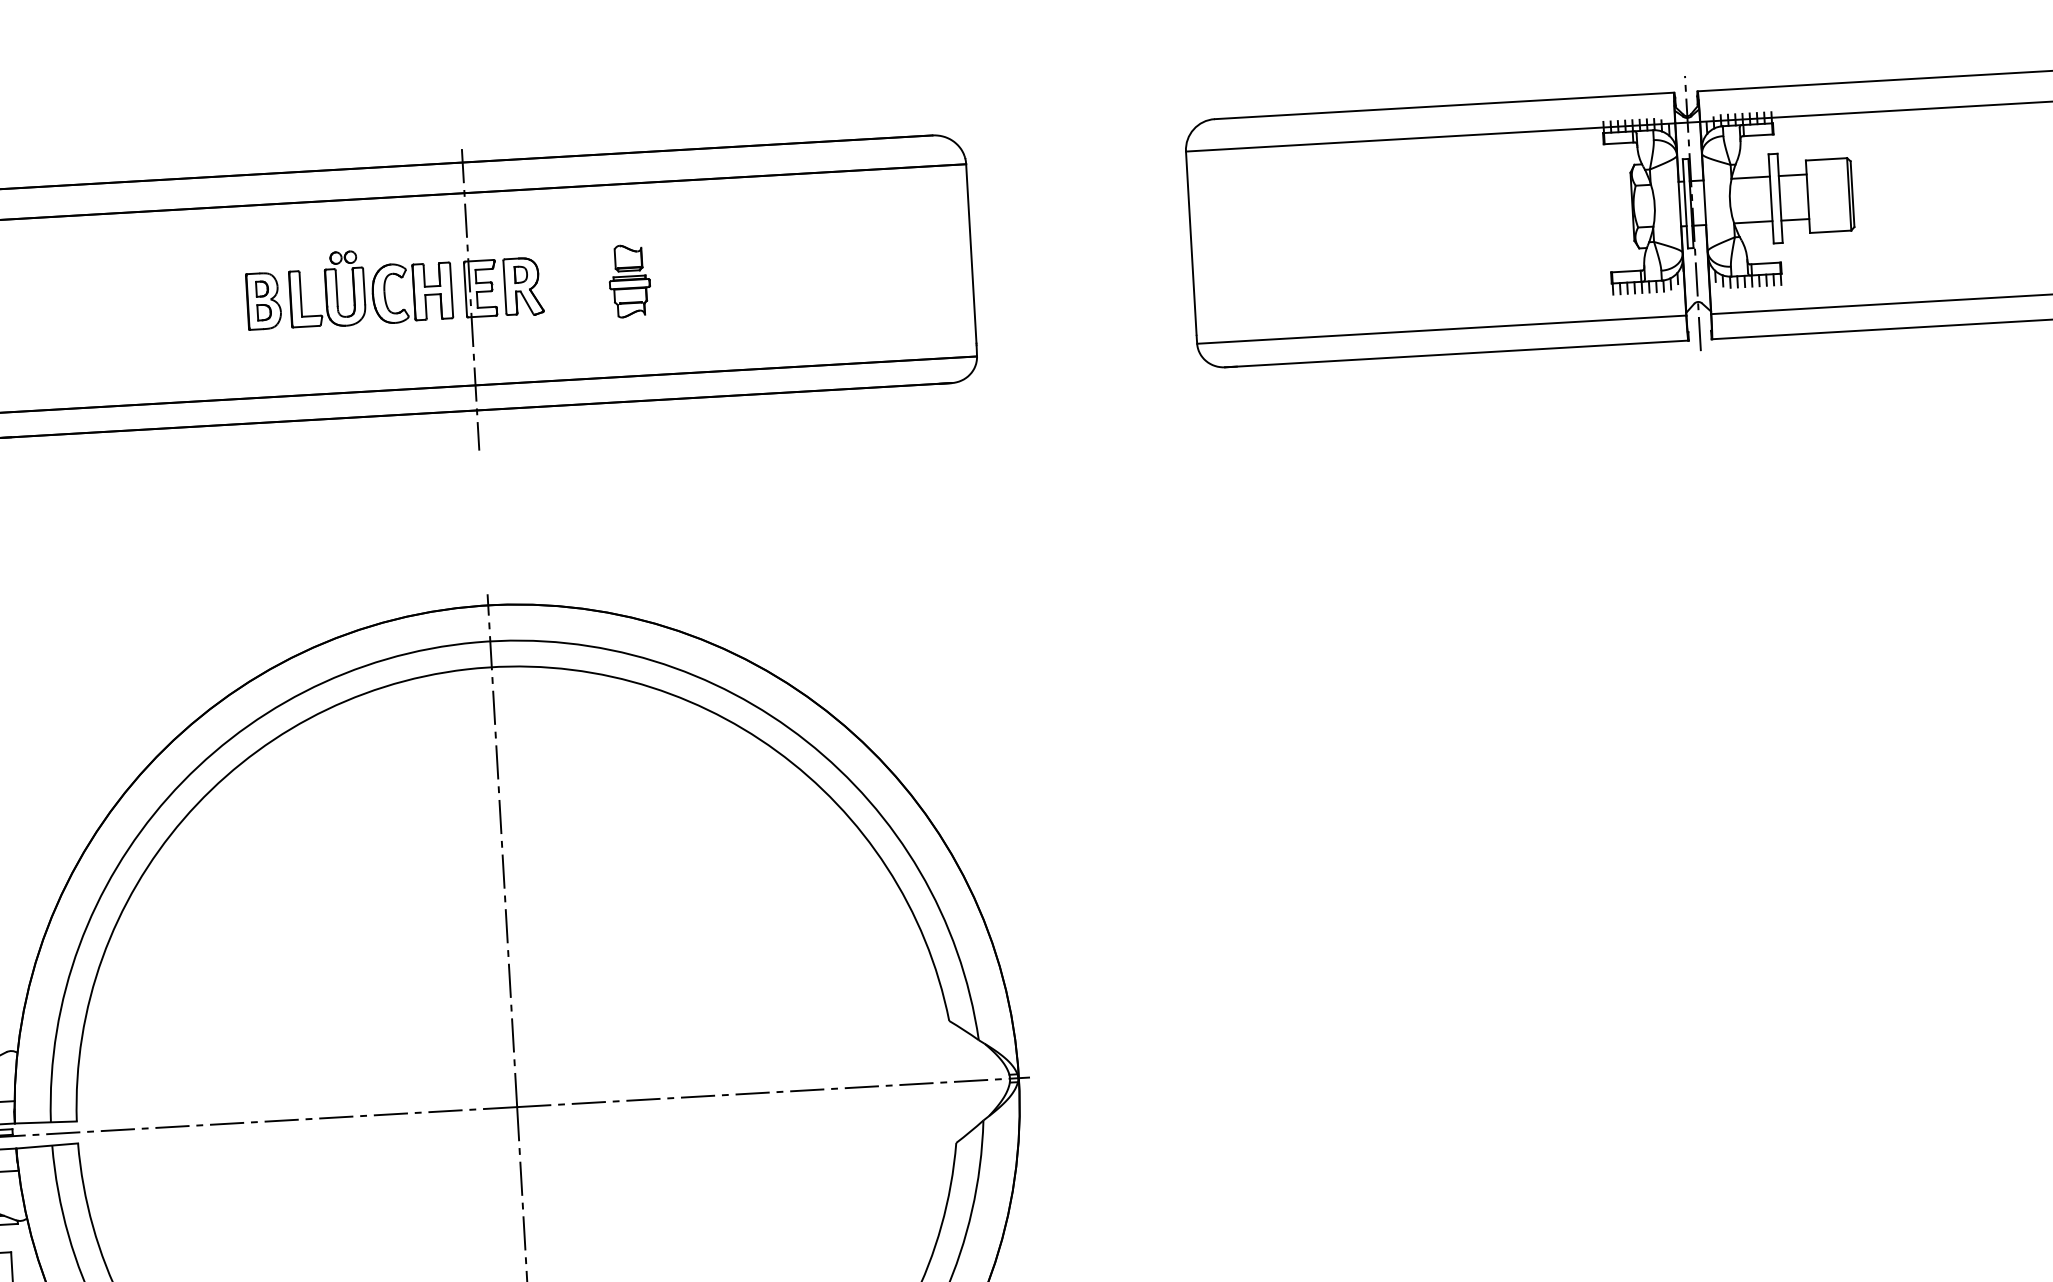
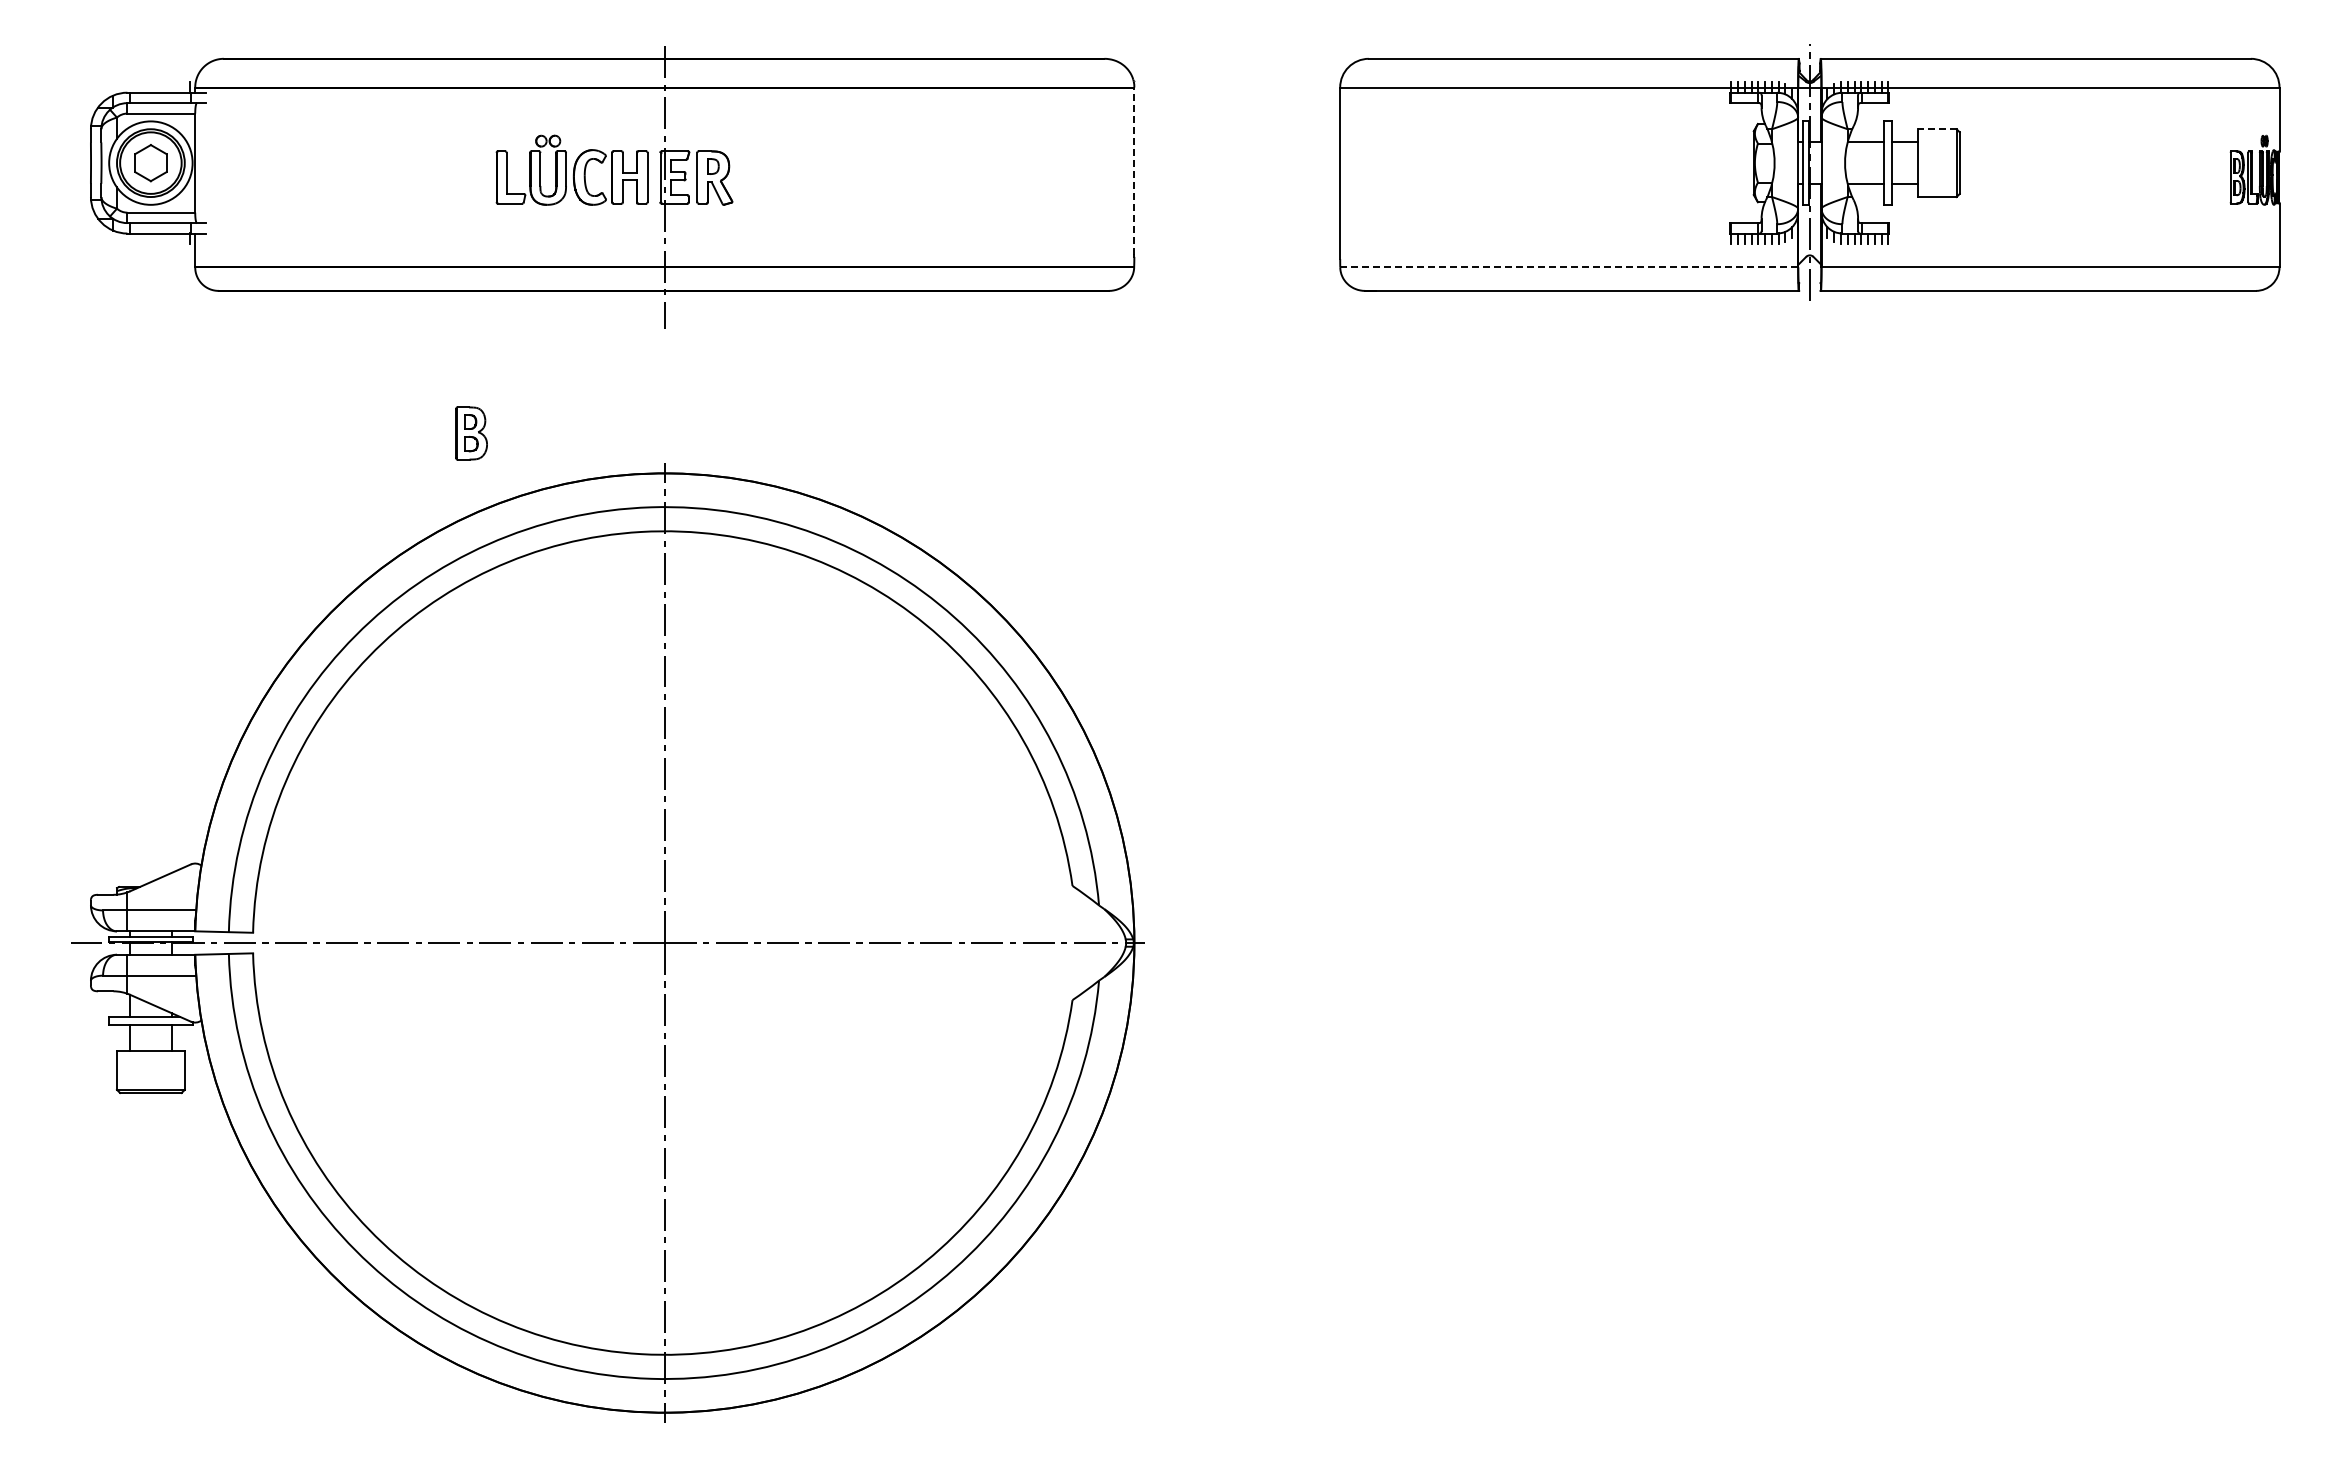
line: (1825, 159) -> (1936, 129), solid -> dashed
line: (971, 253) -> (1134, 171), solid -> dashed
part: (628, 281) -> (813, 178), removed
part: (263, 301) -> (471, 433), moved
line: (1442, 329) -> (1569, 267), solid -> dashed

